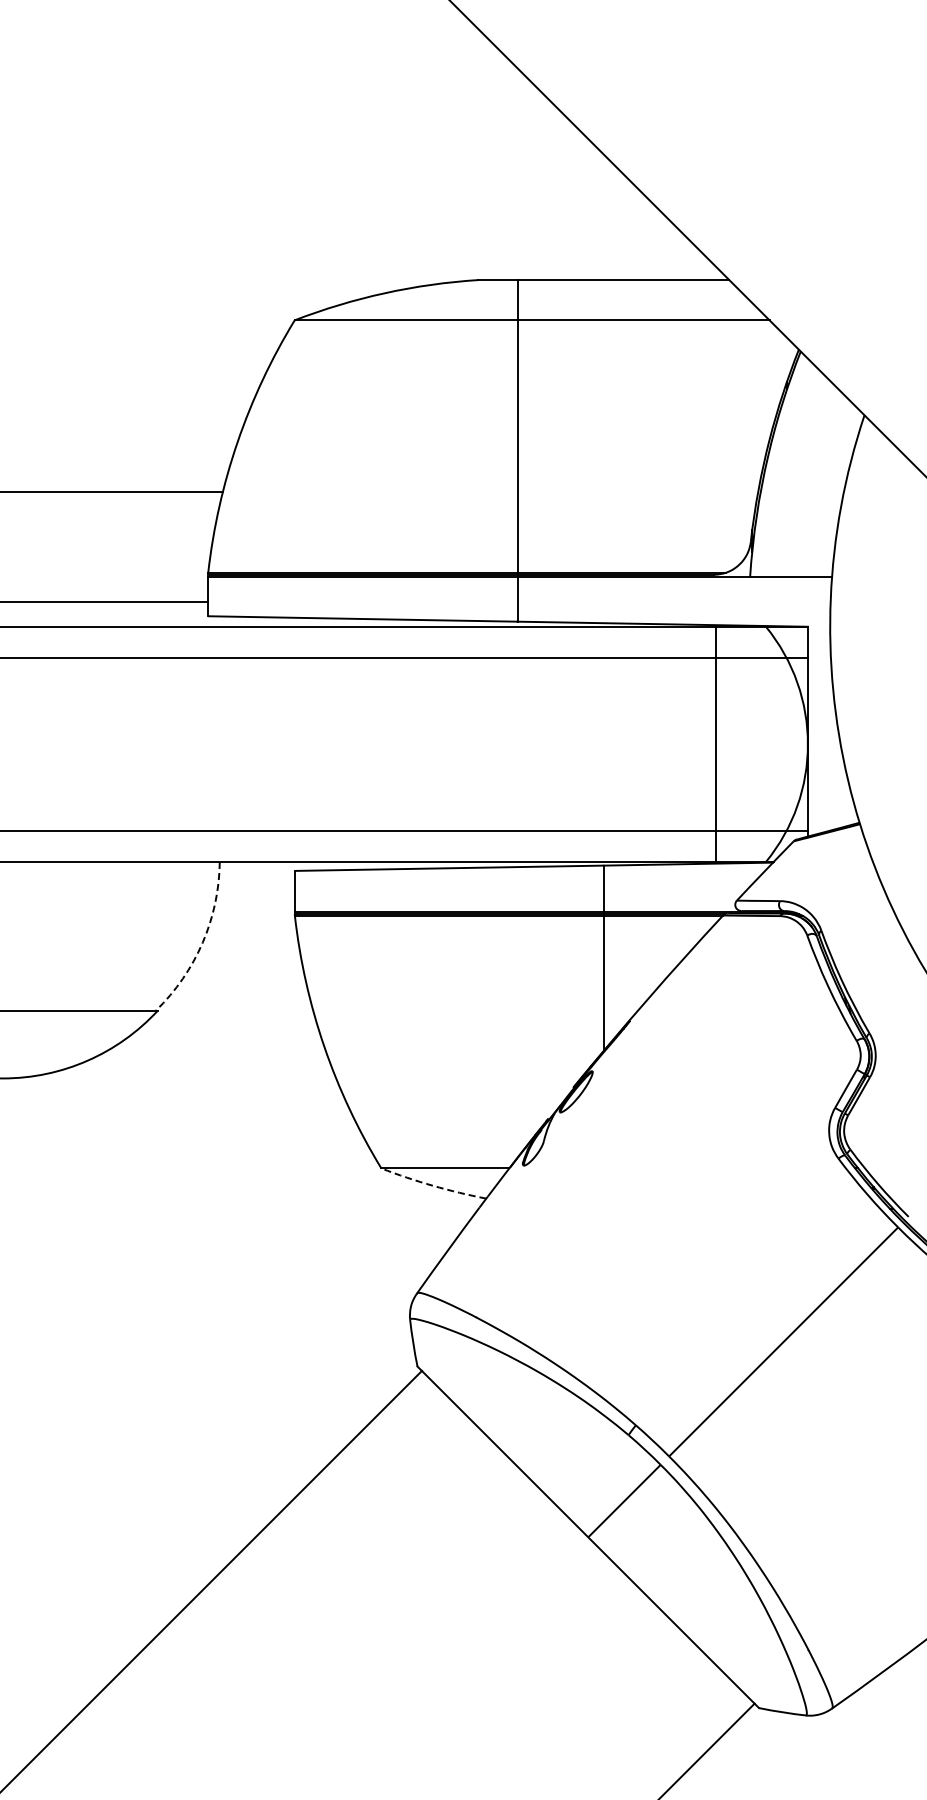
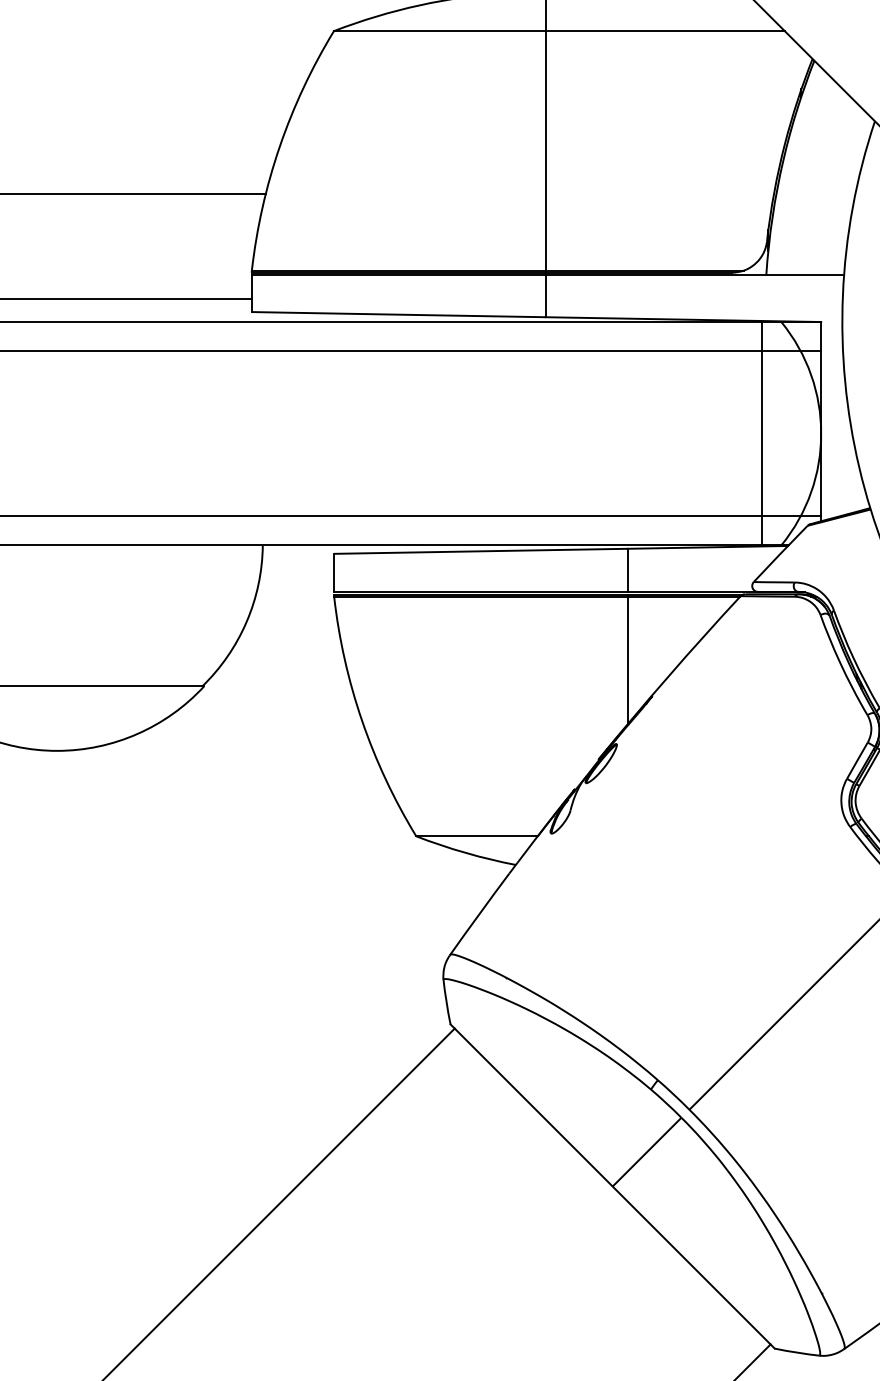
line: (716, 744) -> (762, 433), moved
arc: (202, 942) -> (246, 621), dashed -> solid
arc: (433, 1185) -> (465, 852), dashed -> solid

